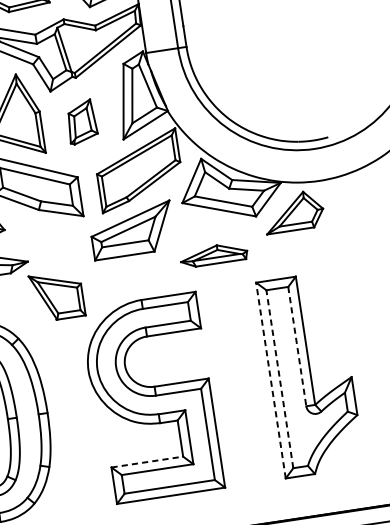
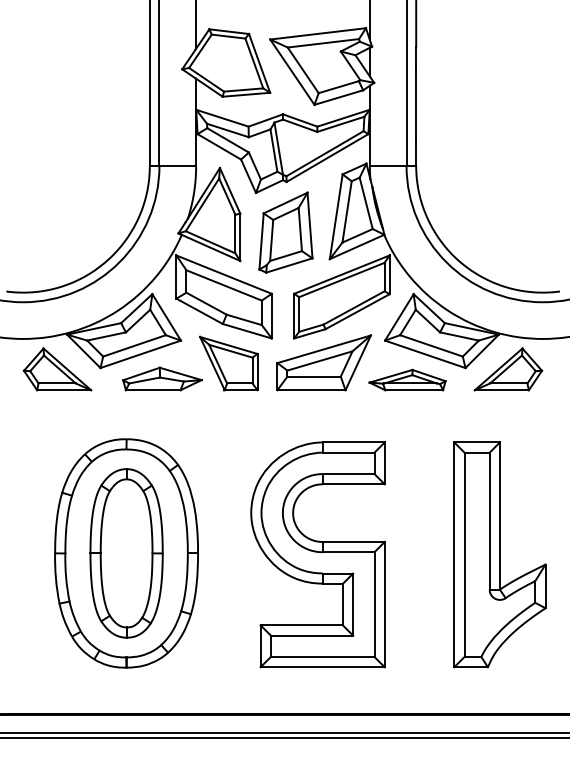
part: (81, 122) -> (285, 232), size x1.67
part: (213, 254) -> (407, 379), moved
part: (56, 295) -> (228, 363), moved
line: (297, 346) -> (489, 521), dashed -> solid
line: (279, 378) -> (464, 554), dashed -> solid
line: (271, 380) -> (454, 554), dashed -> solid
line: (148, 462) -> (302, 625), dashed -> solid

